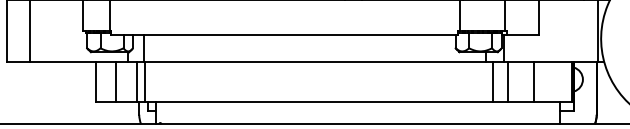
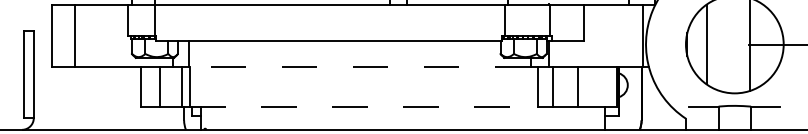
line: (314, 61) -> (359, 67), solid -> dashed
line: (318, 101) -> (363, 107), solid -> dashed

